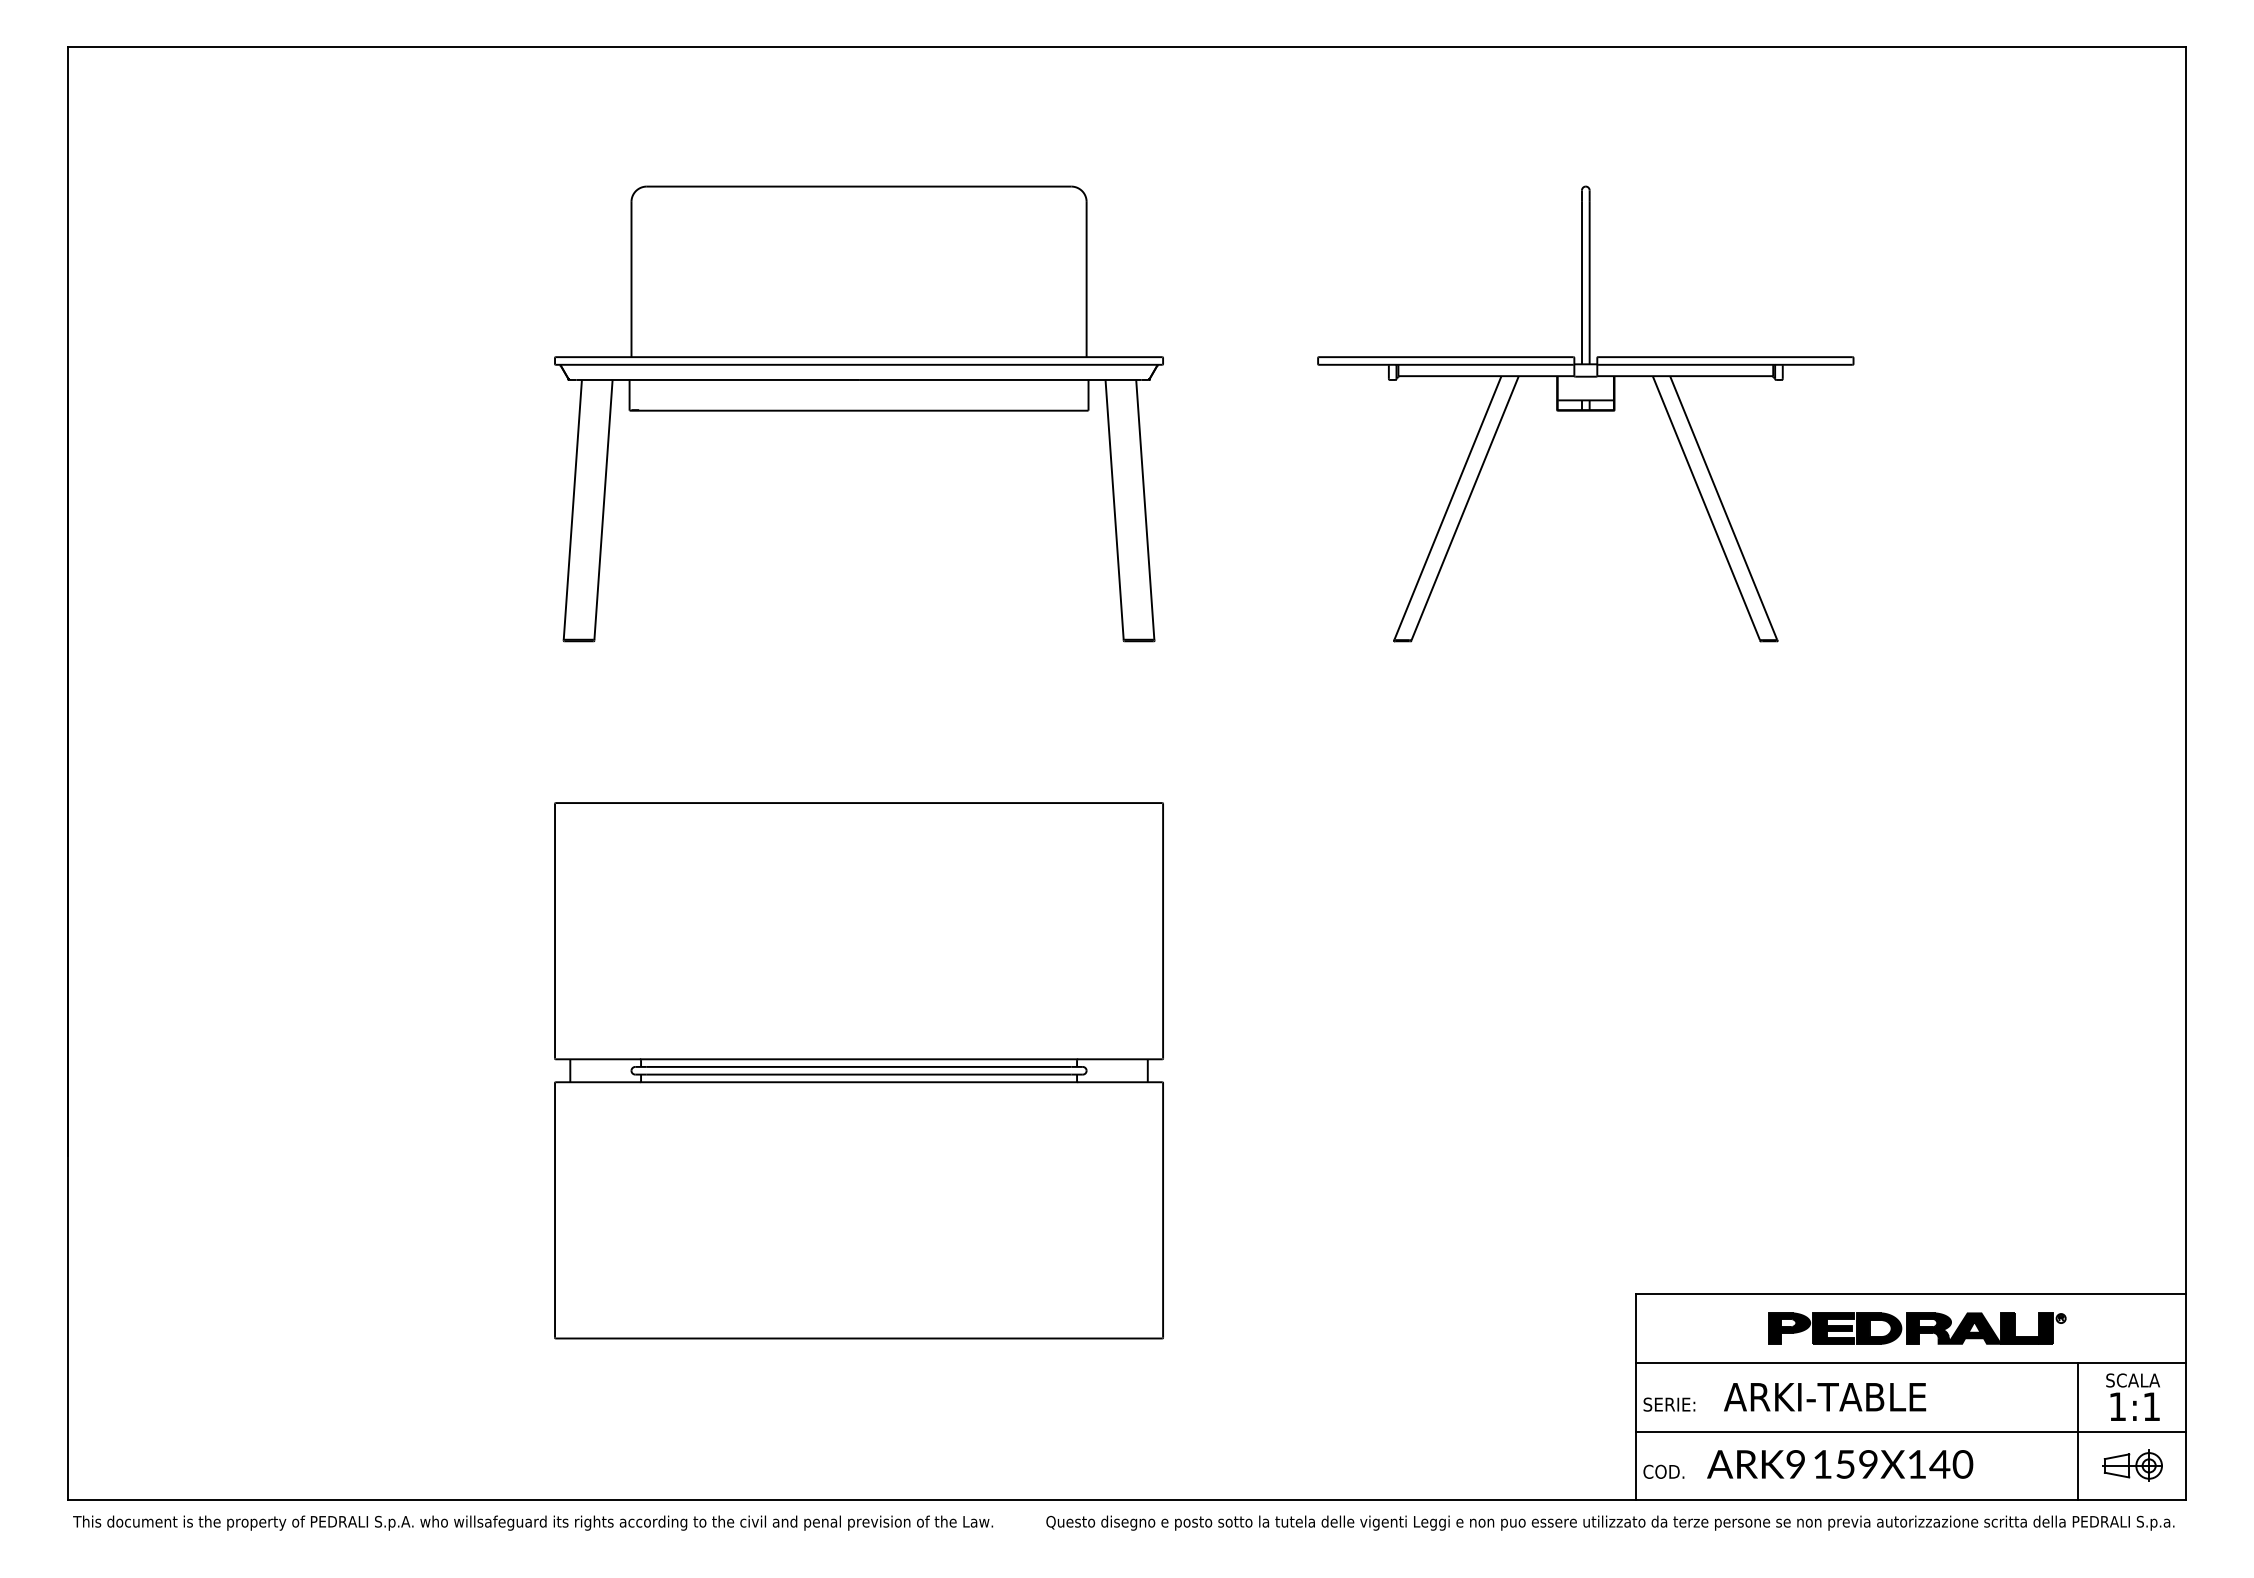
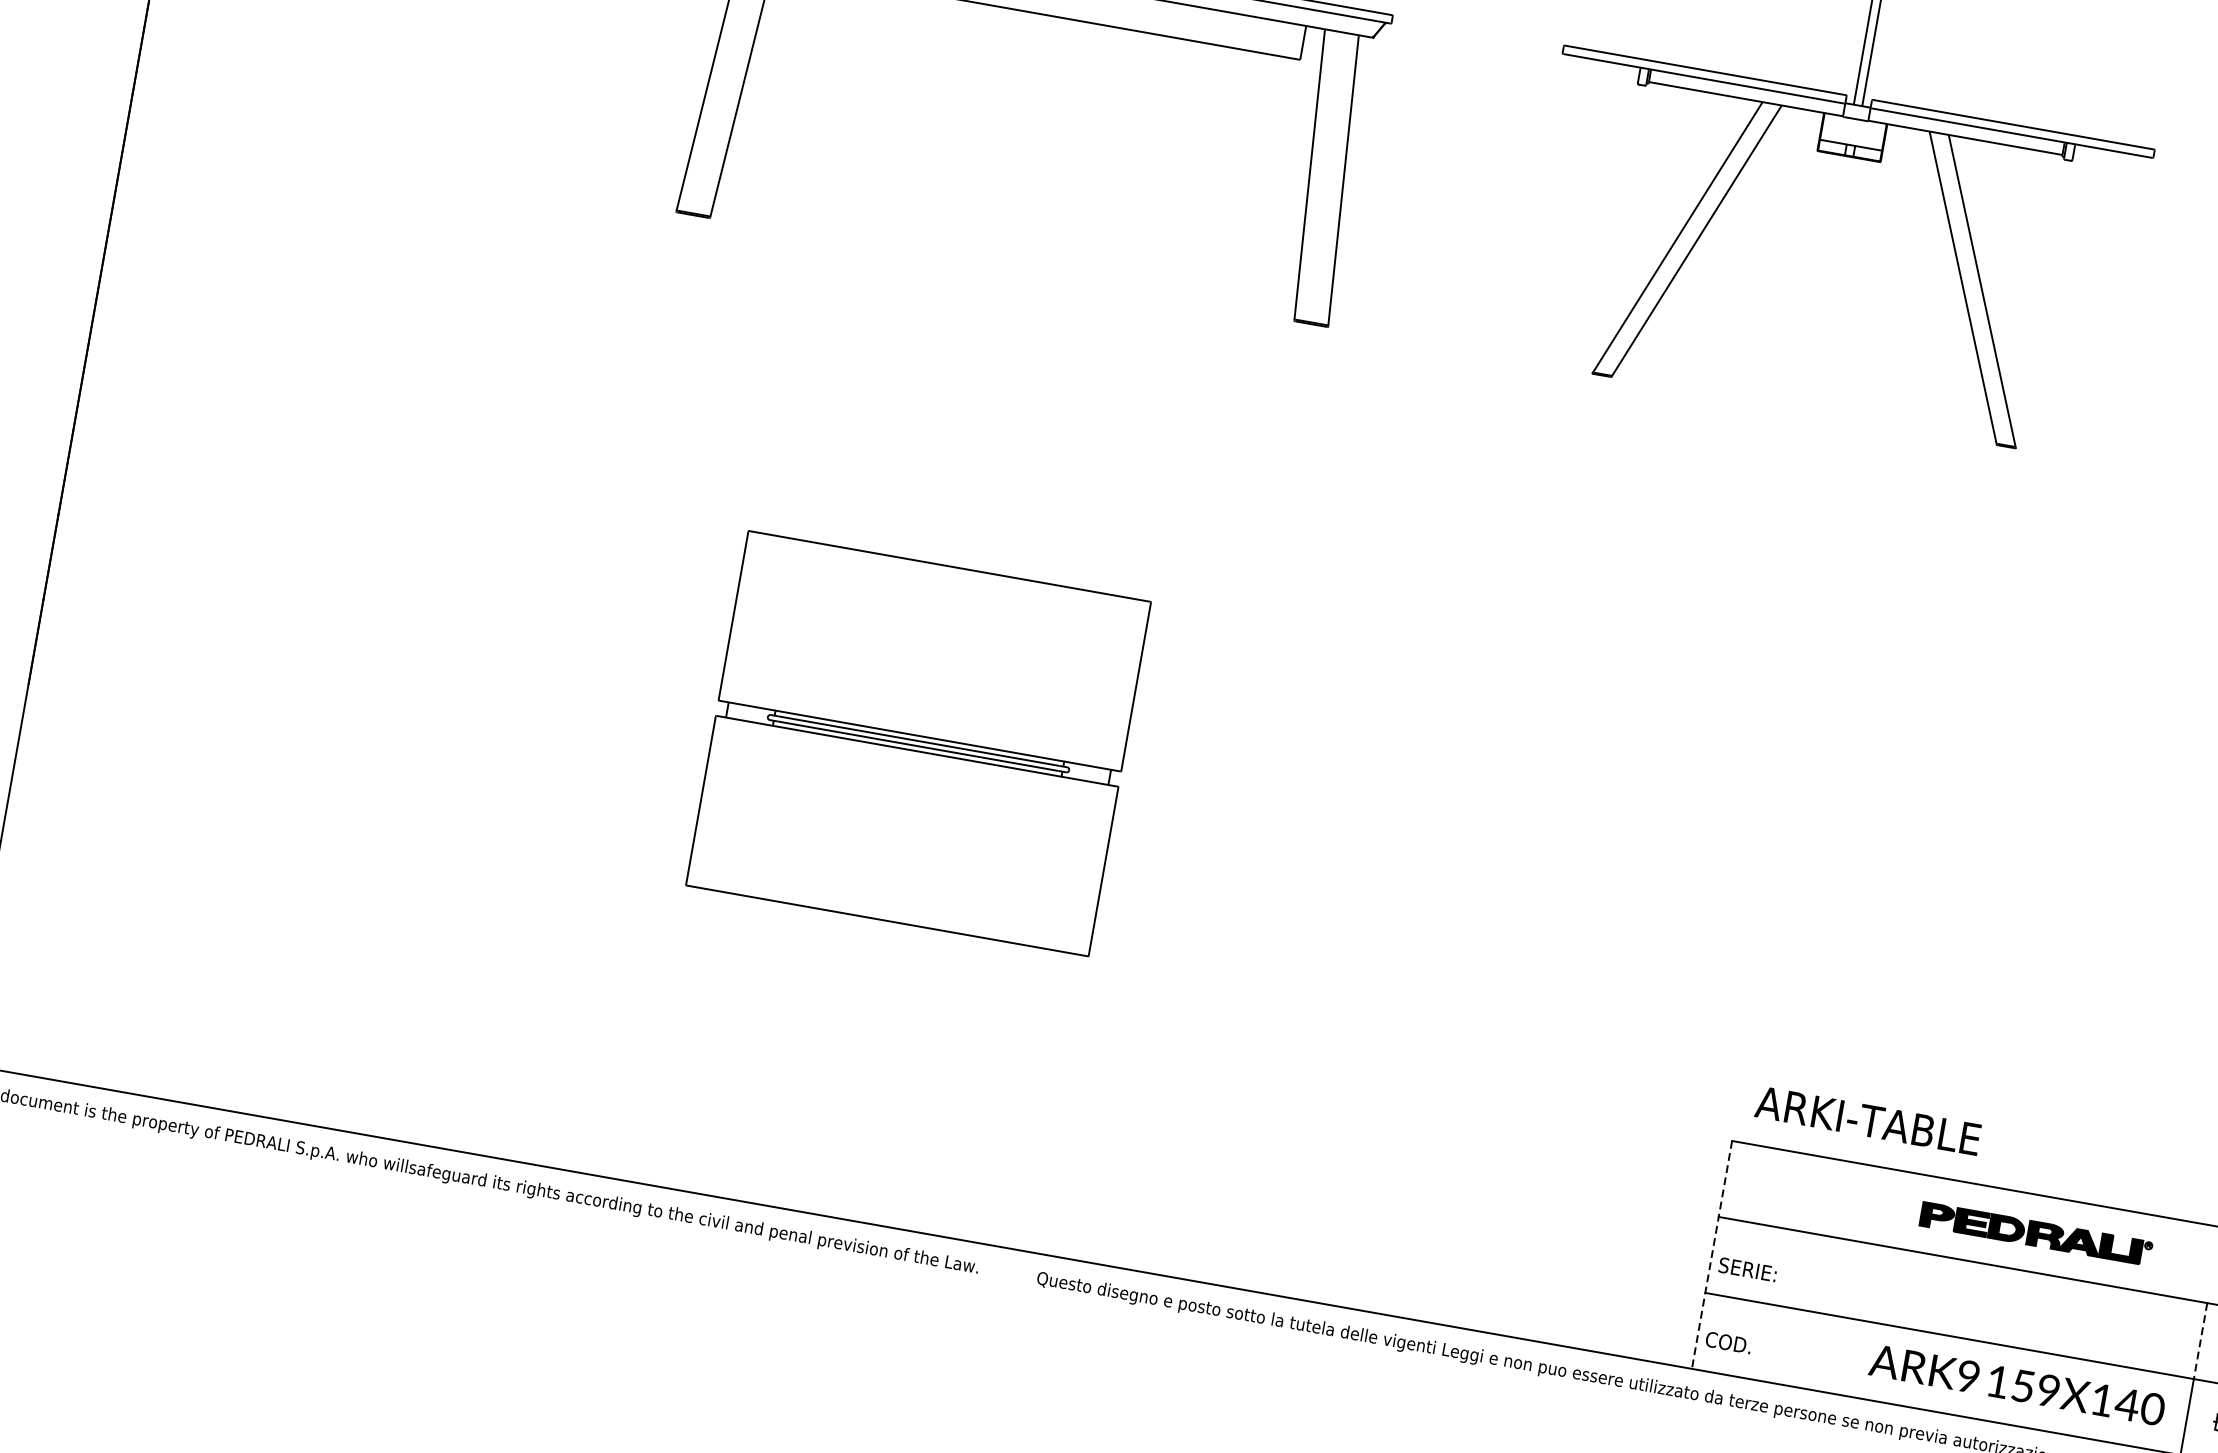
part: (858, 1070) -> (918, 743), size x0.6
part: (1917, 1328) -> (2036, 1233), size x0.7
line: (1635, 1397) -> (1711, 1255), solid -> dashed
text: (1825, 1397) -> (1868, 1121), moved
line: (2078, 1397) -> (2200, 1341), solid -> dashed
text: (1840, 1464) -> (2017, 1385), moved

